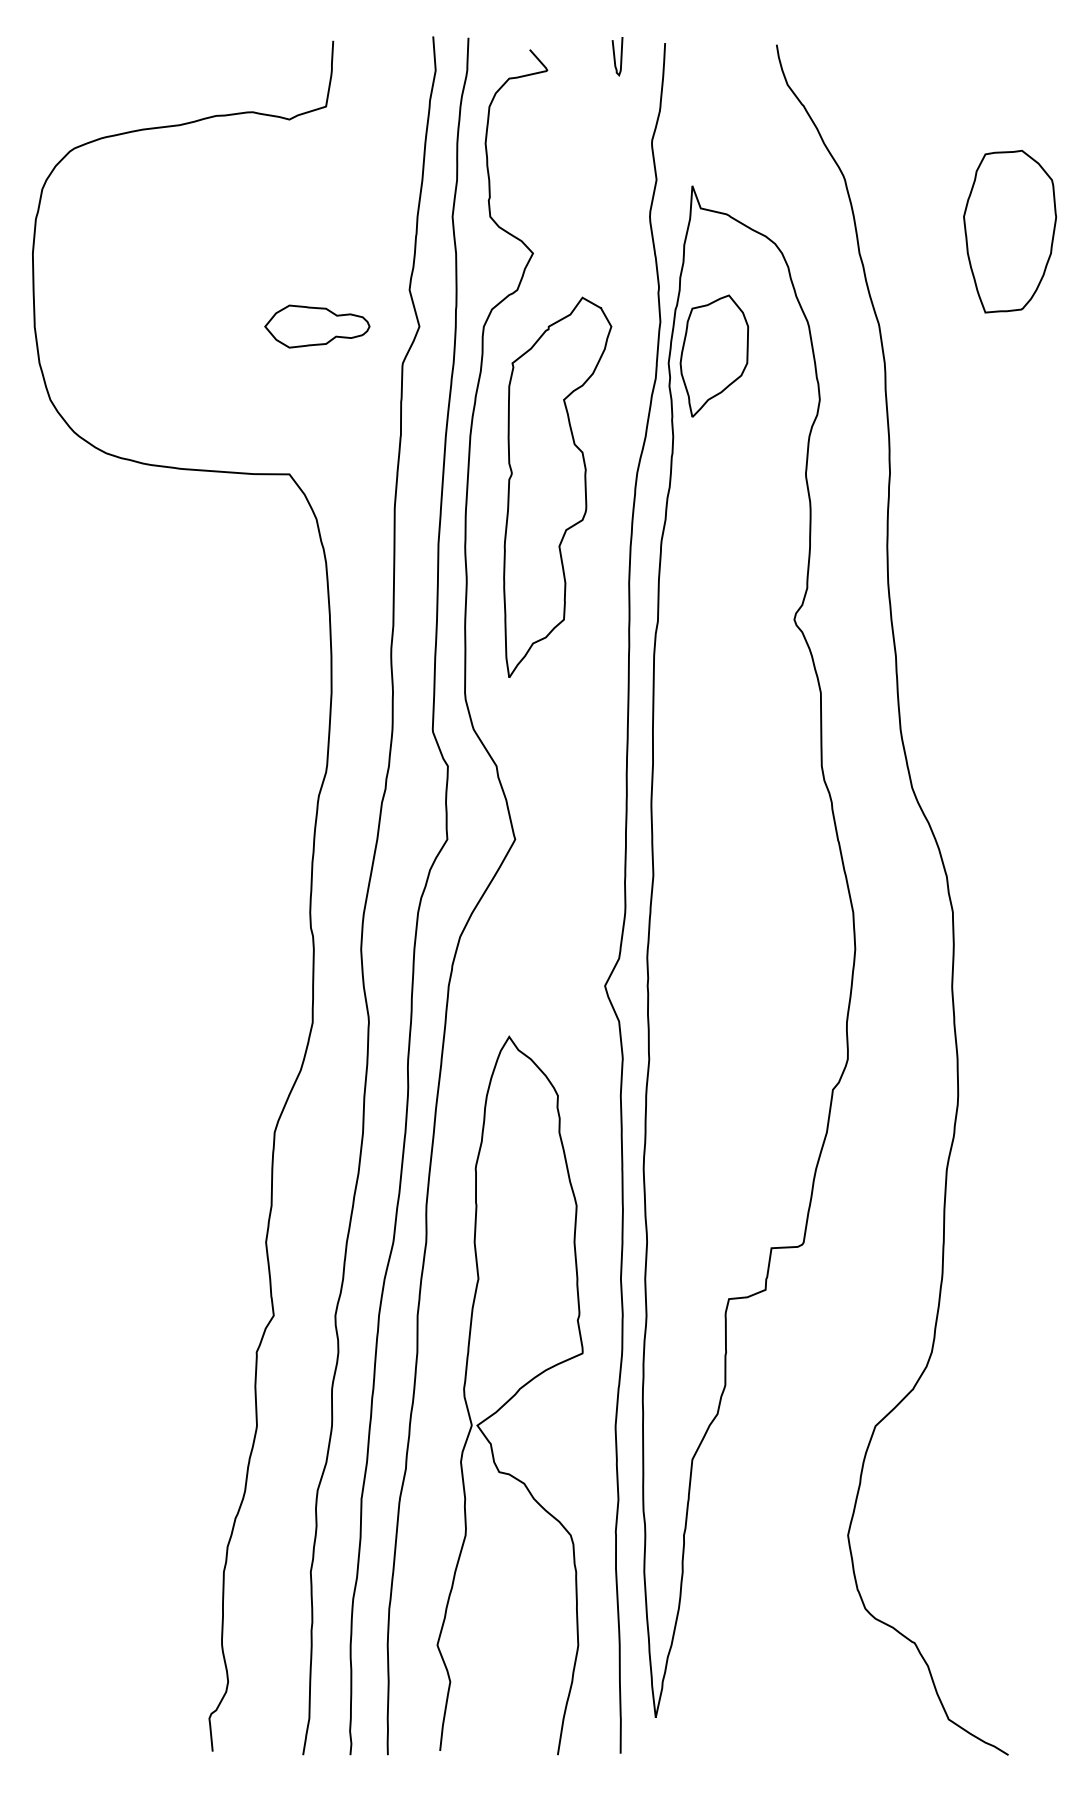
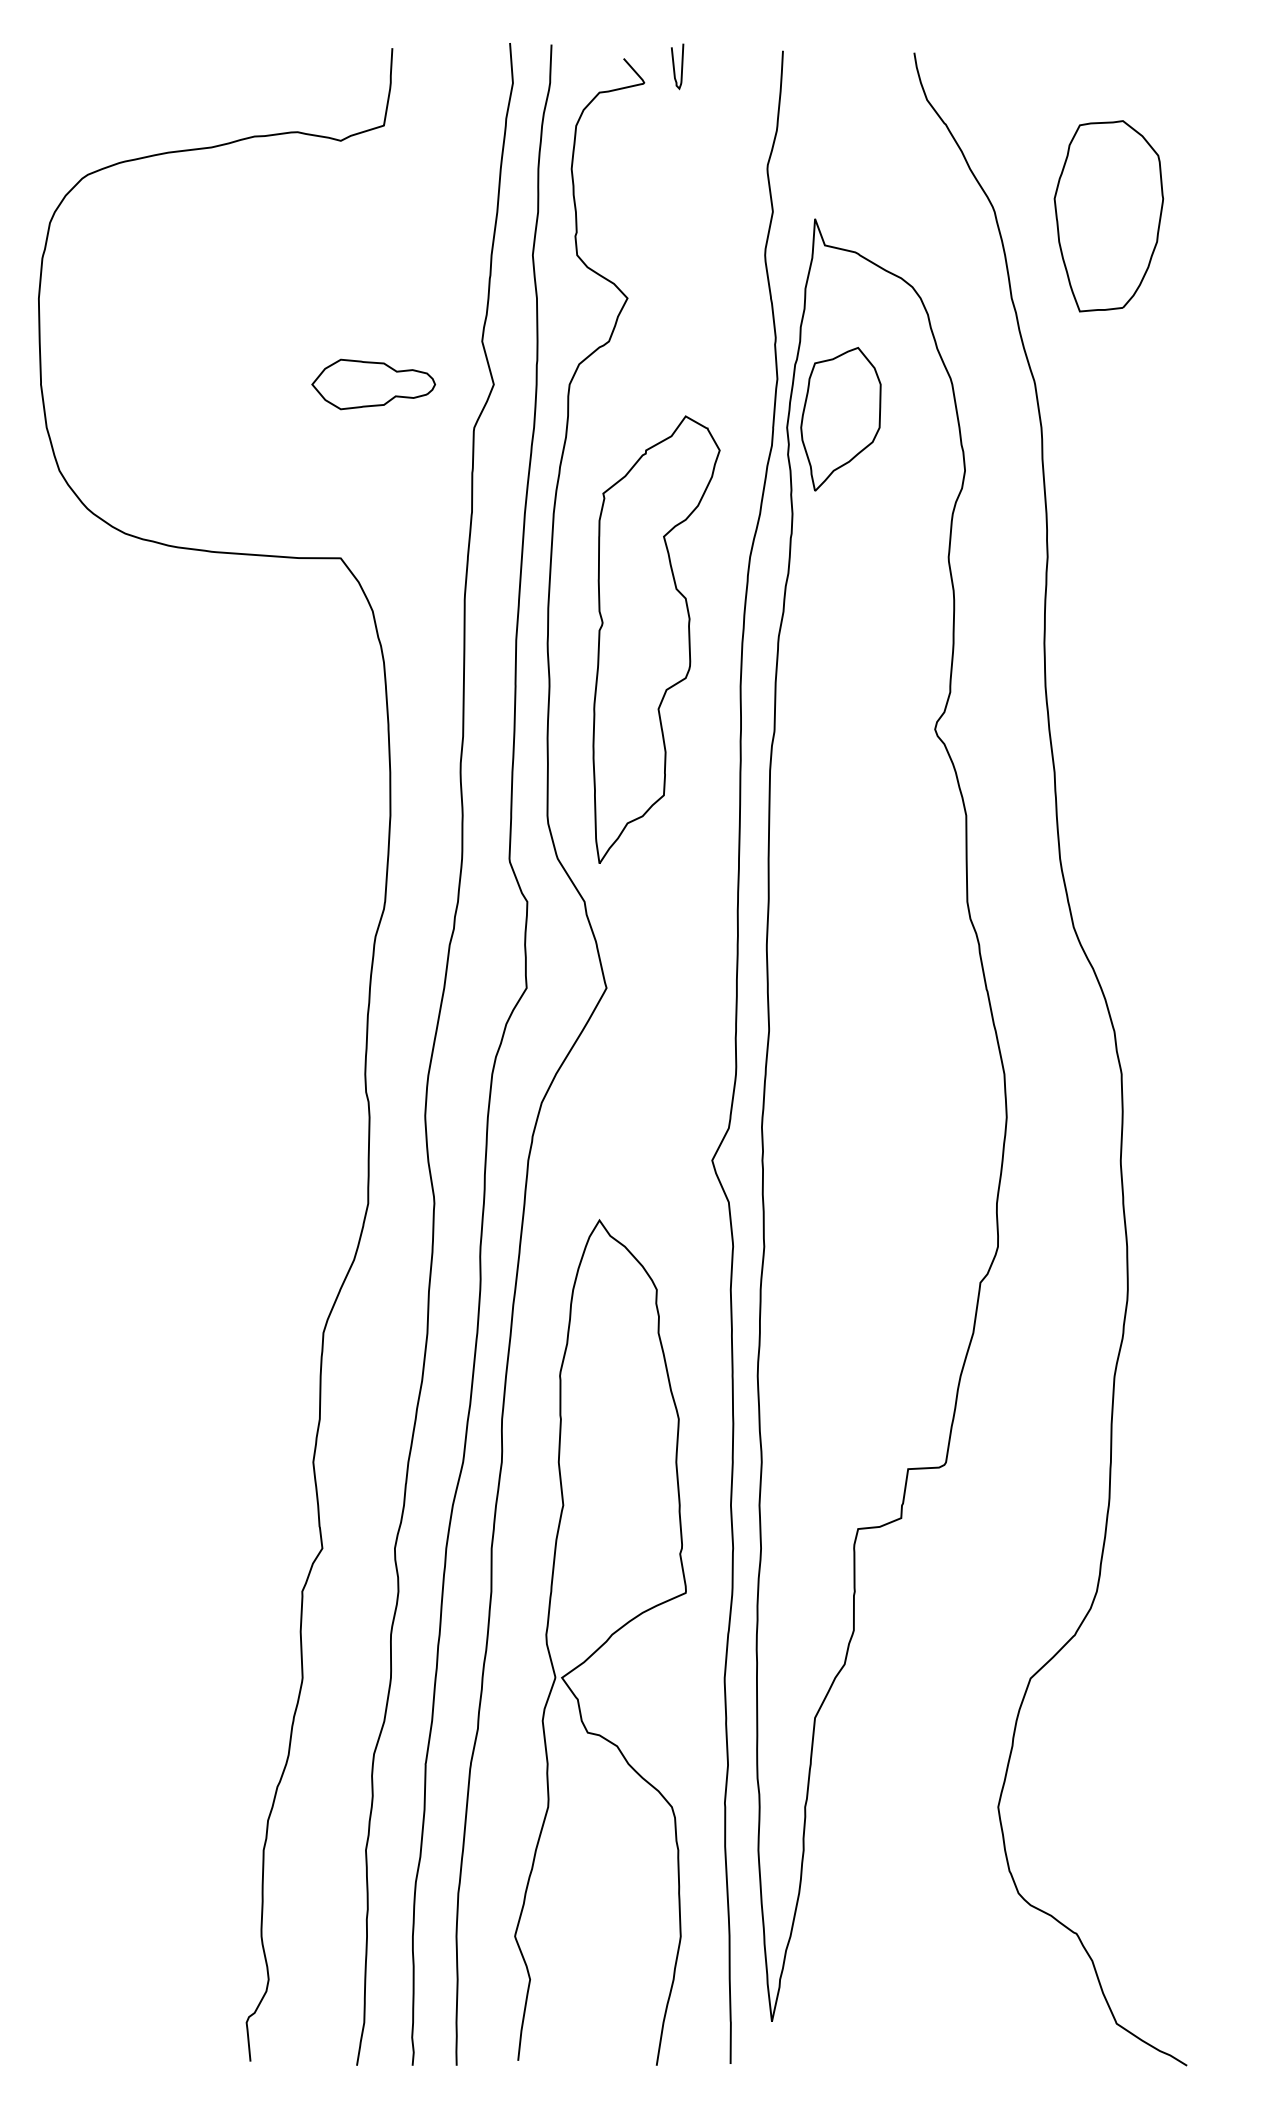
curve: (615, 56) -> (675, 66), moved
part: (1010, 231) -> (1109, 216), moved
part: (557, 486) -> (656, 638), moved

